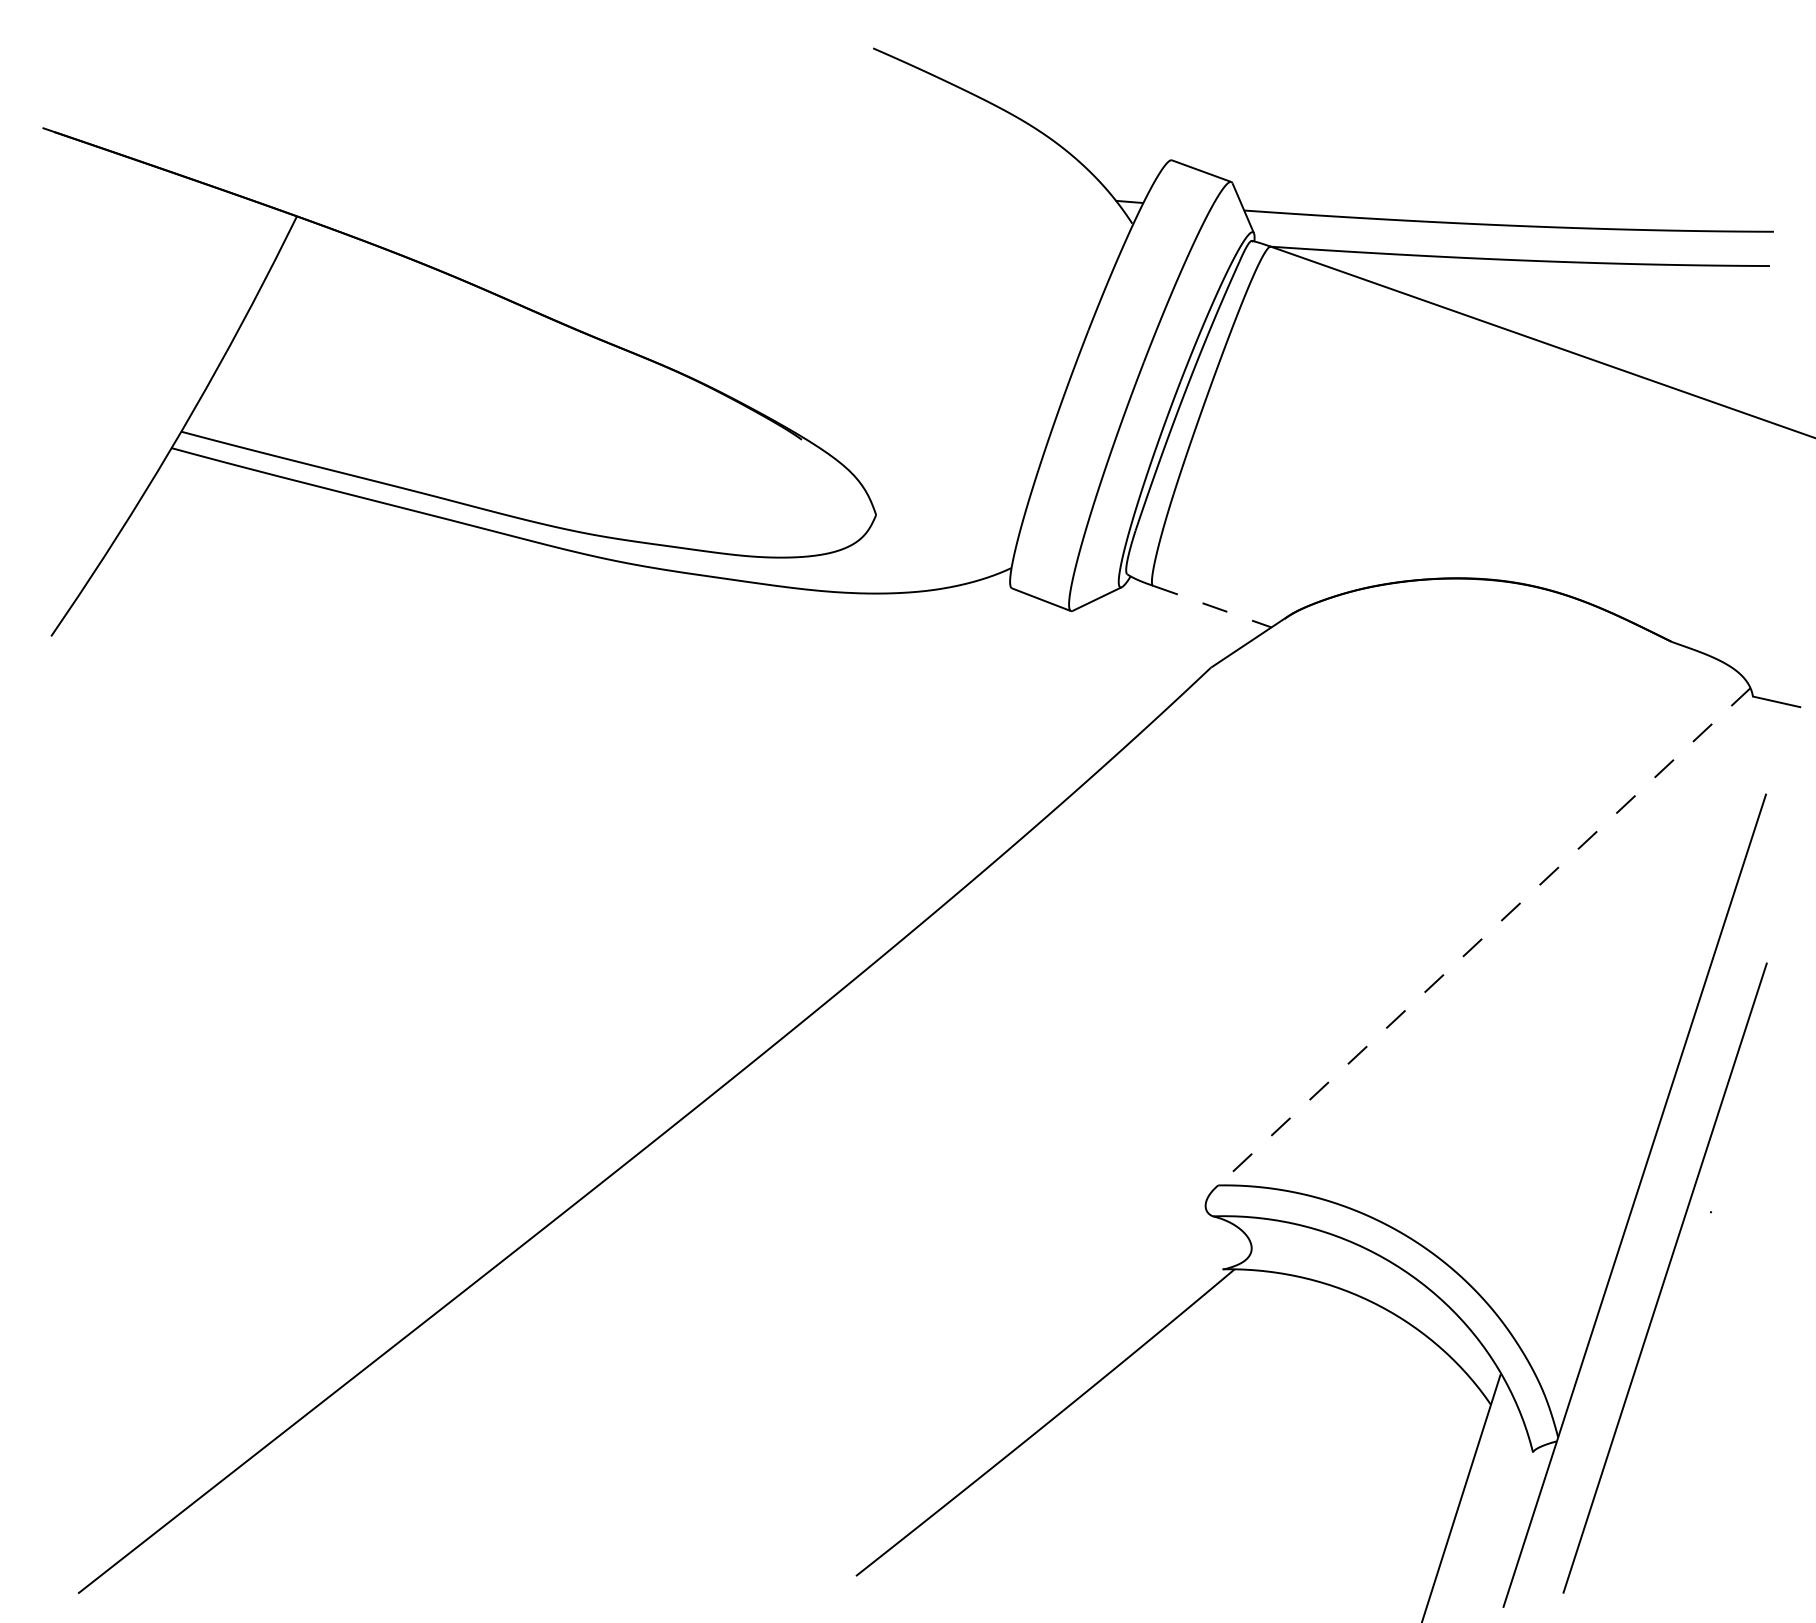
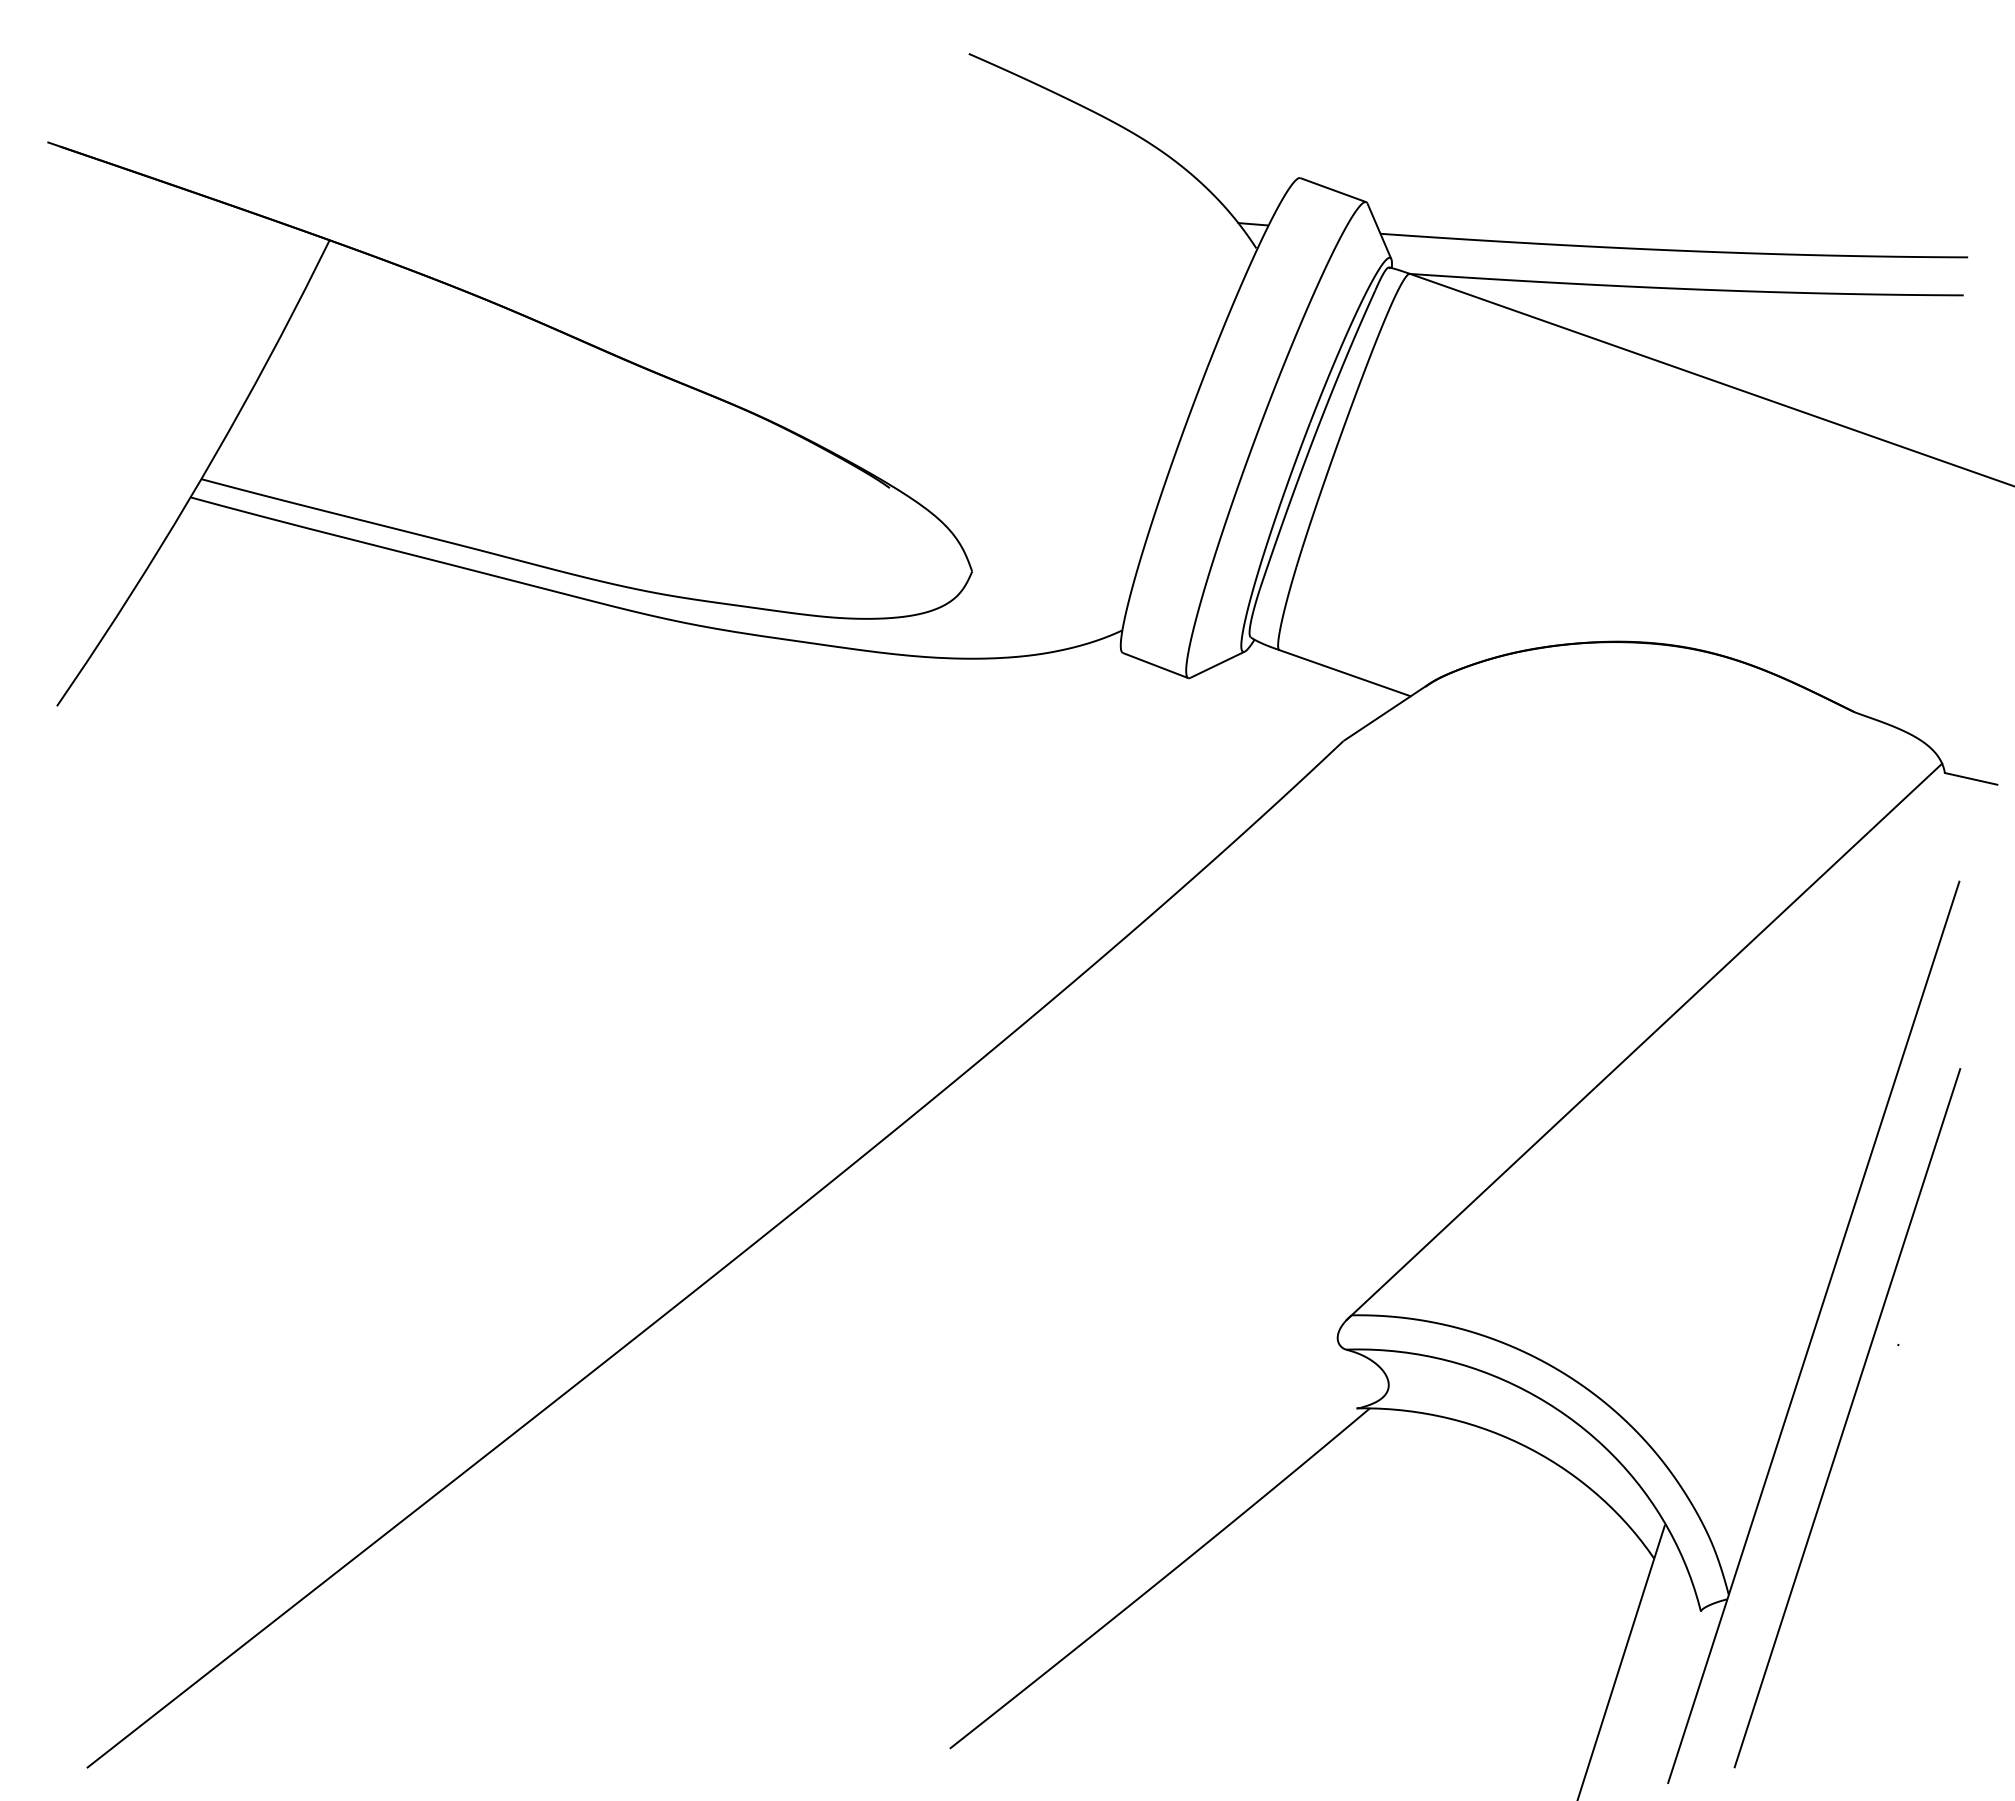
line: (1212, 606) -> (1345, 673), dashed -> solid
line: (1482, 939) -> (1644, 1042), dashed -> solid

